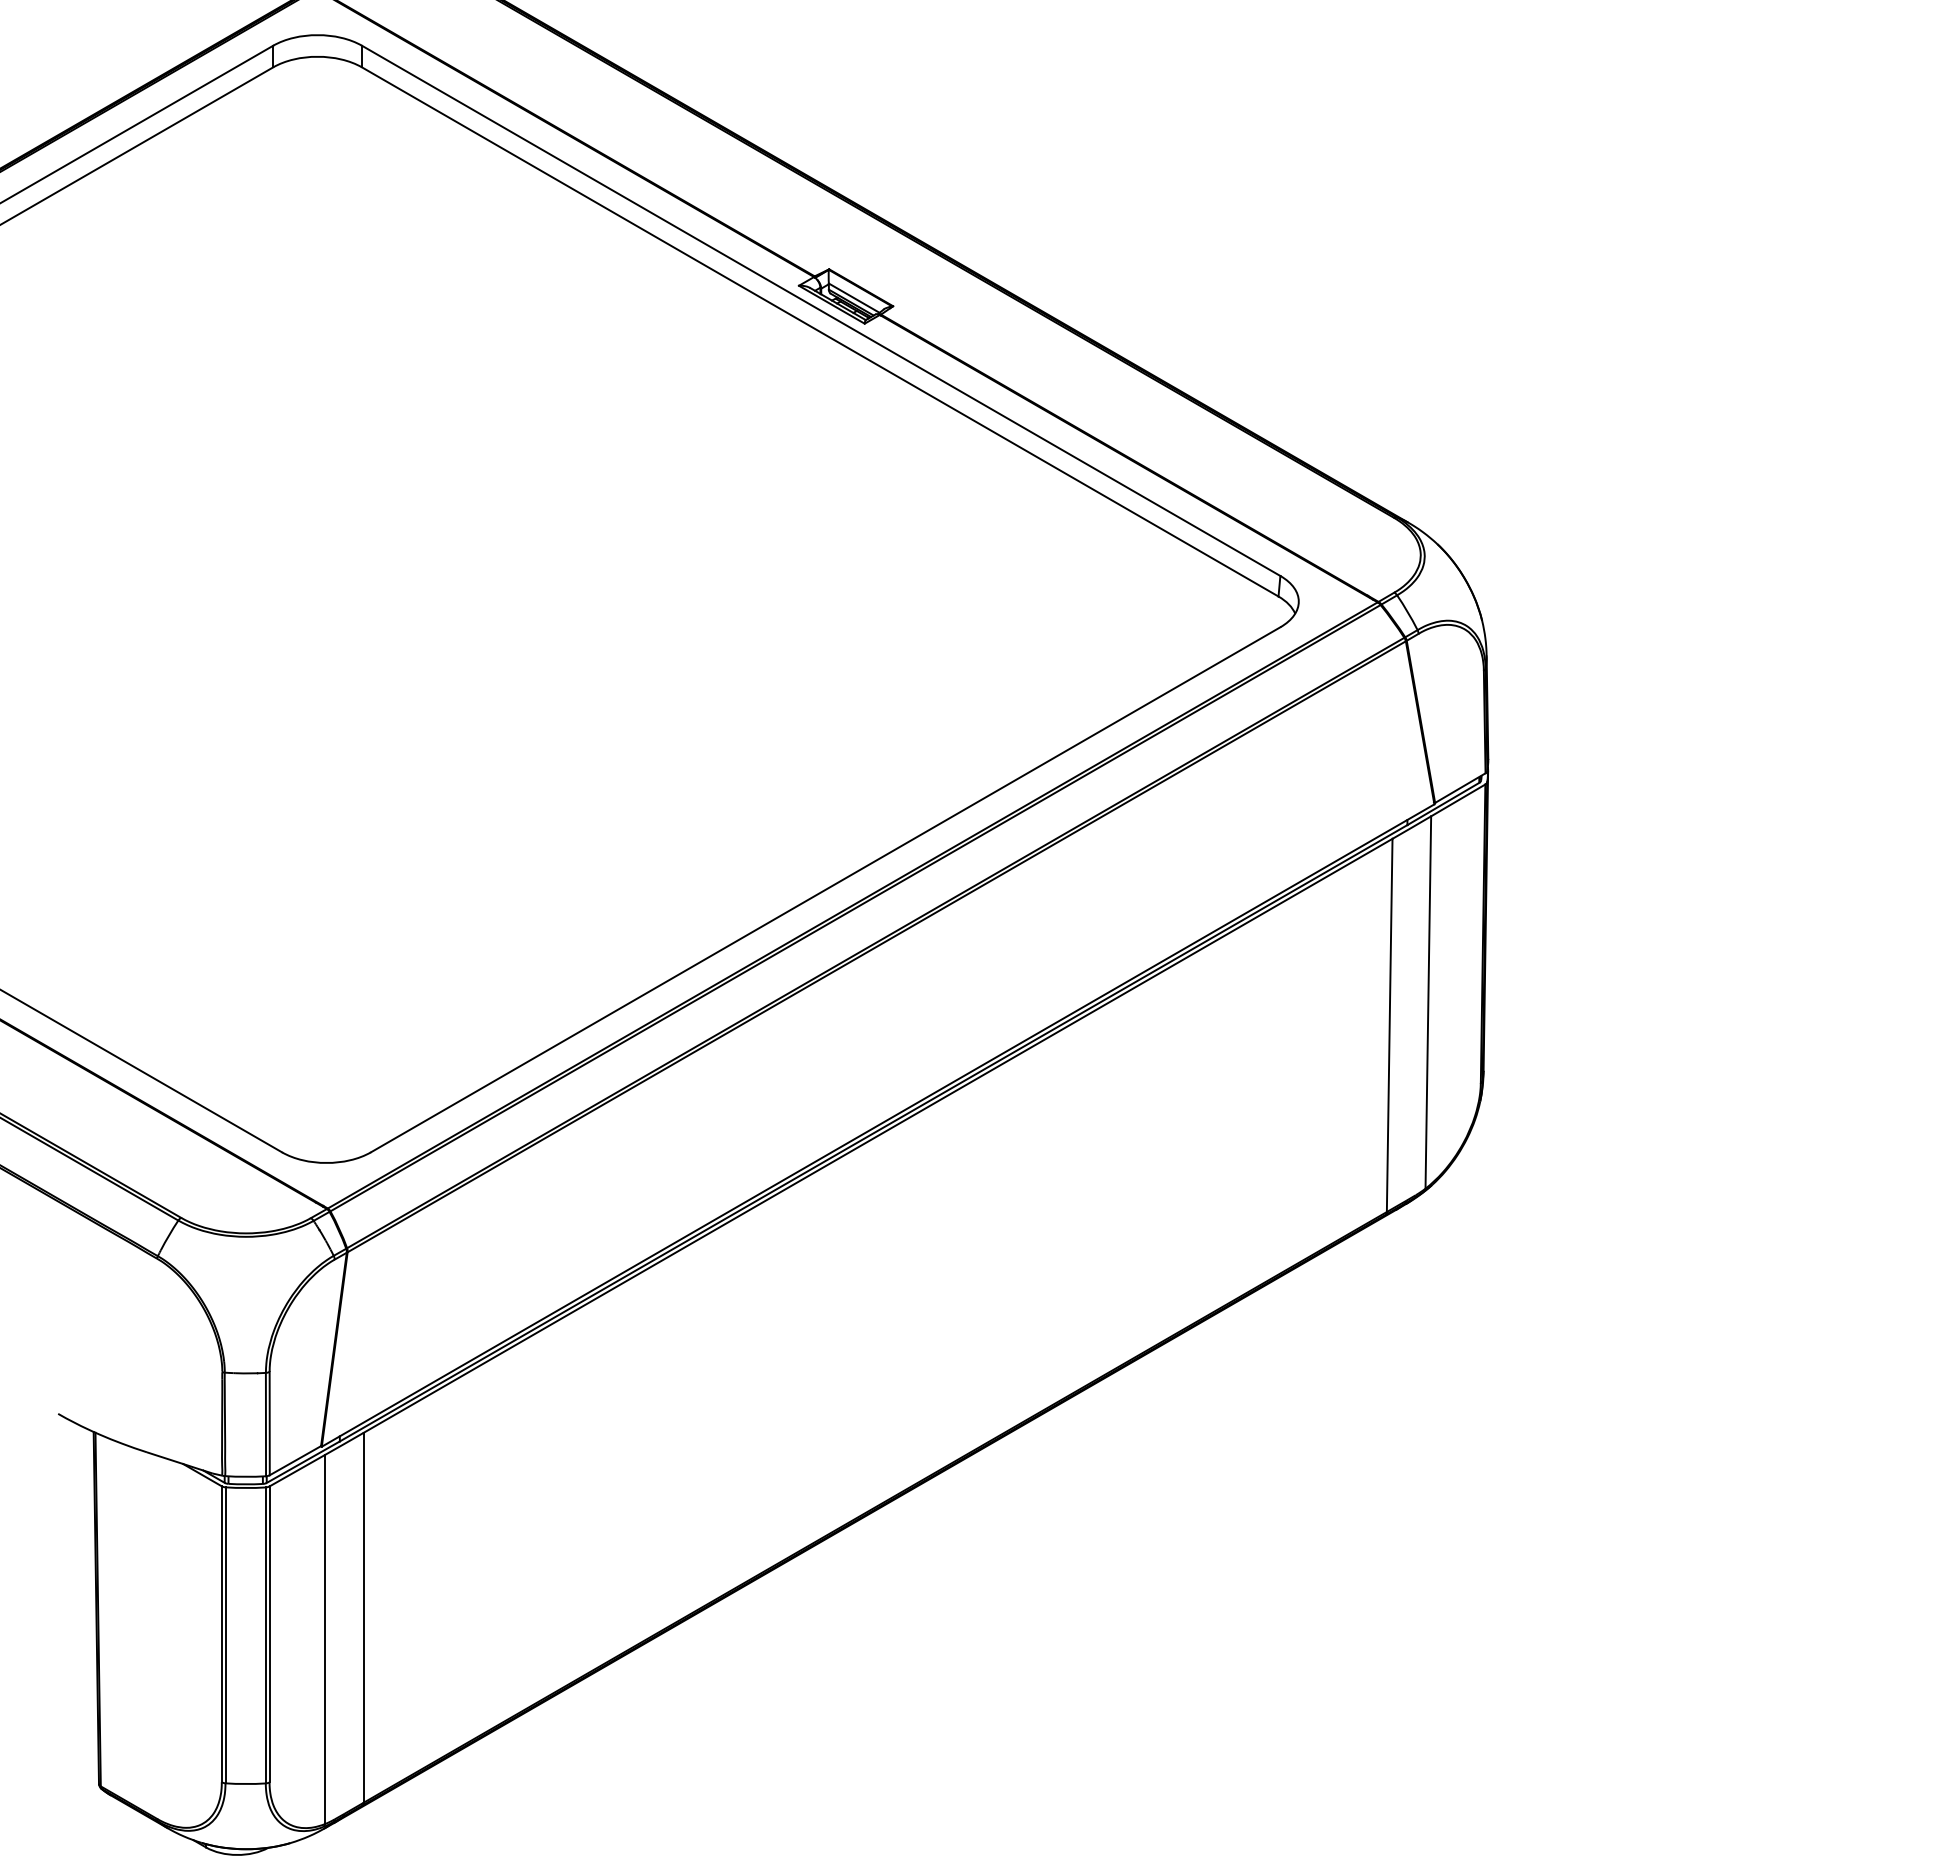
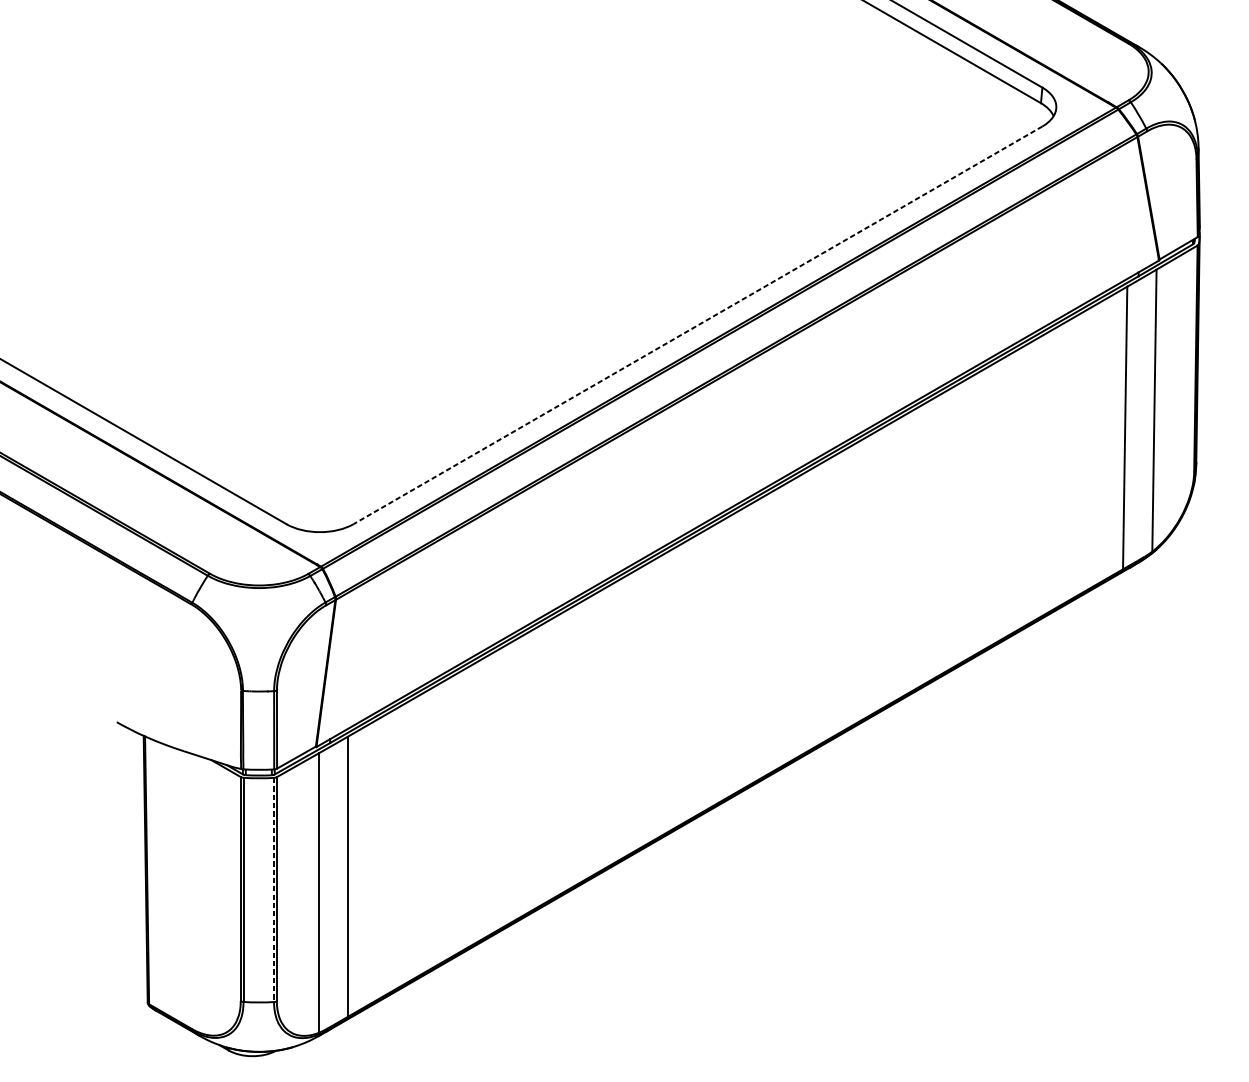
line: (825, 890) -> (697, 325), solid -> dashed
line: (265, 1635) -> (273, 890), solid -> dashed

